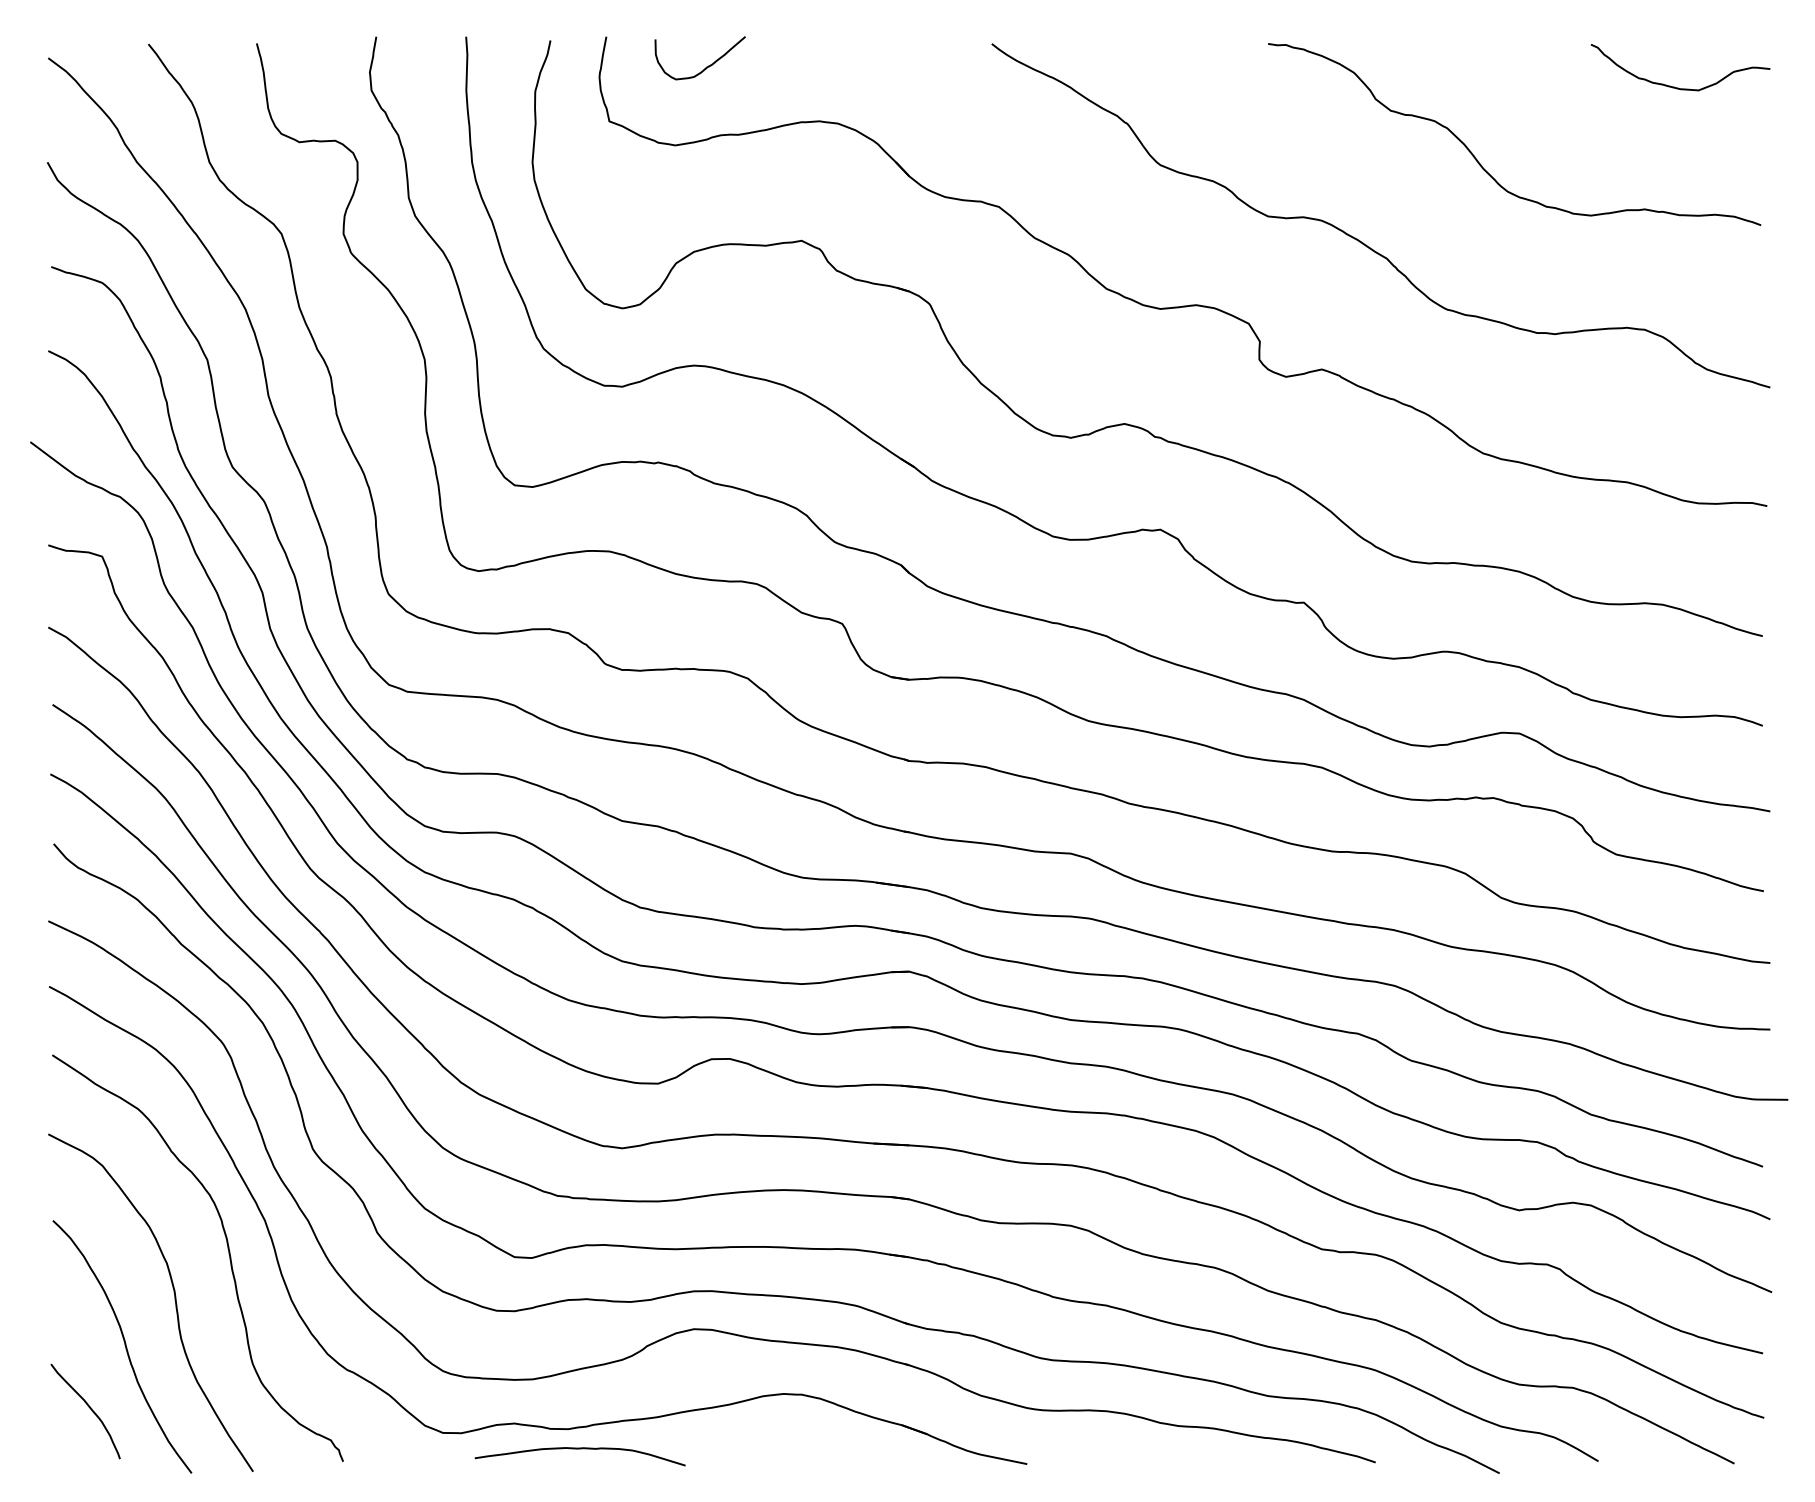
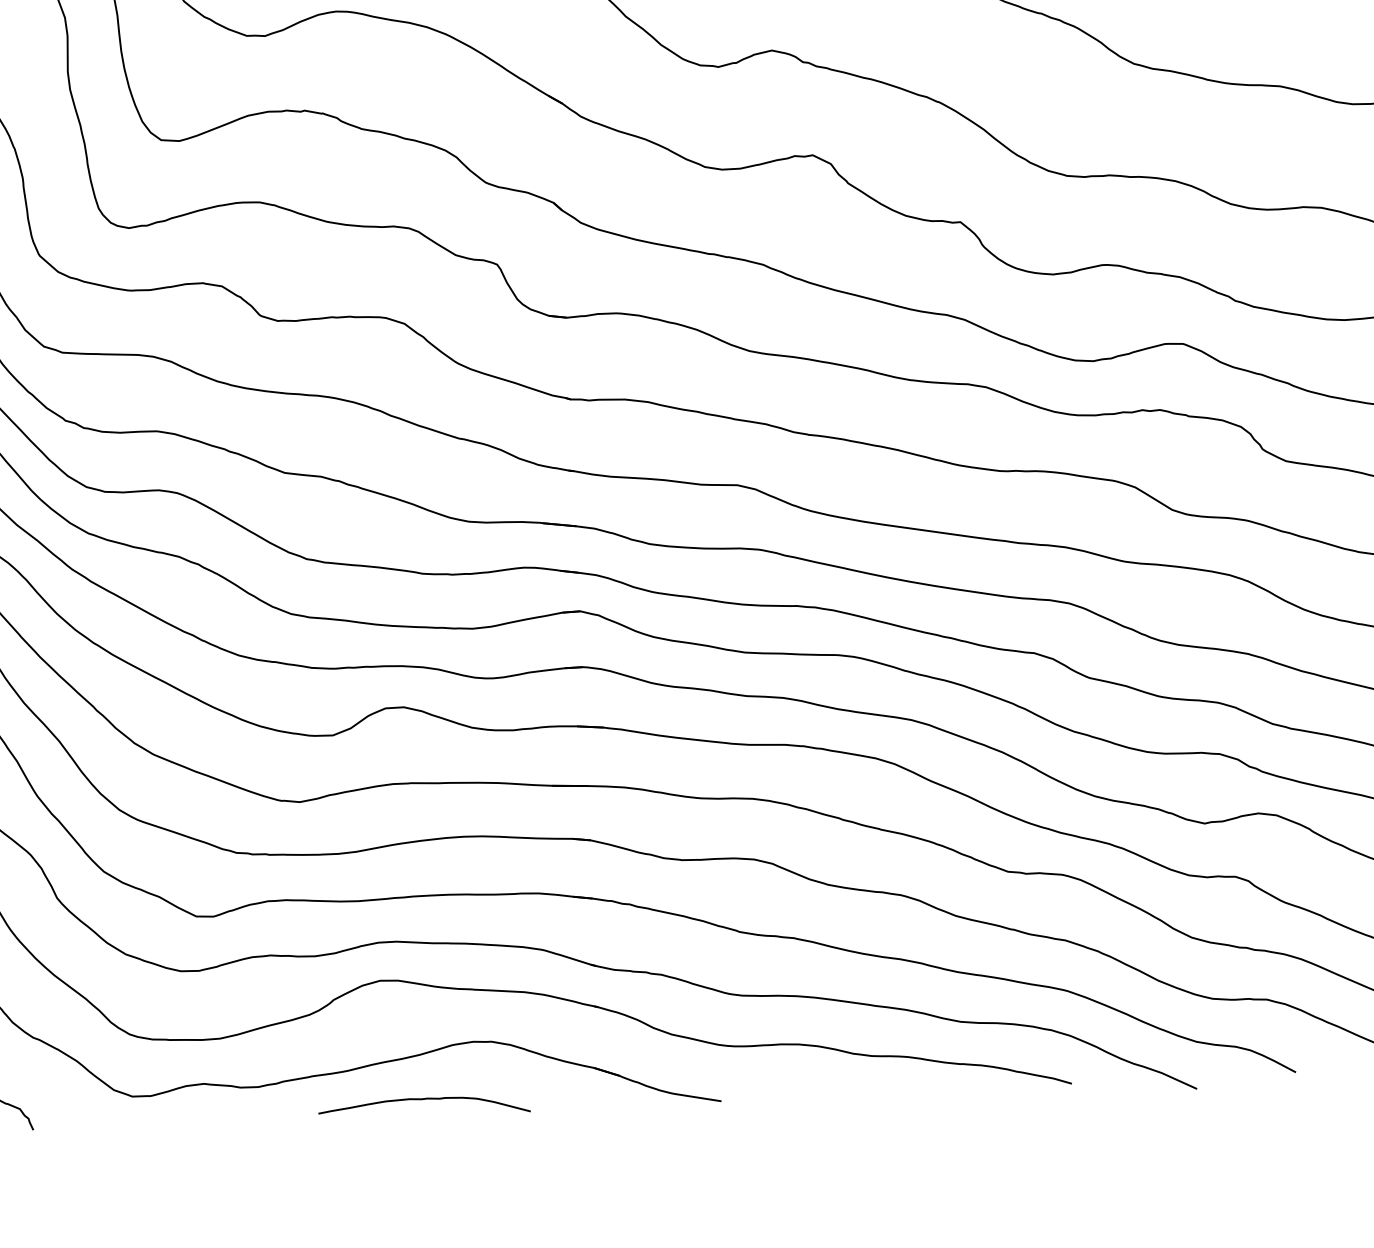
curve: (579, 1449) -> (423, 1100), moved

